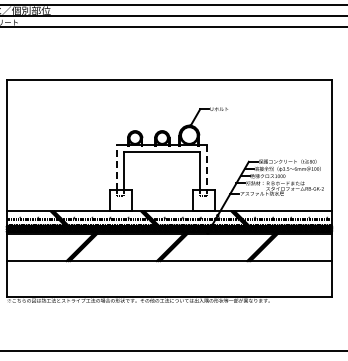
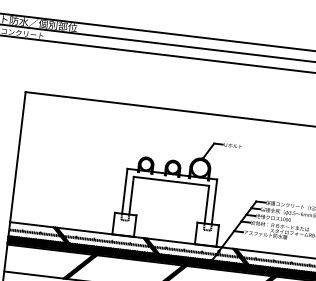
line: (117, 167) -> (125, 191), dashed -> solid
line: (207, 167) -> (214, 202), dashed -> solid

